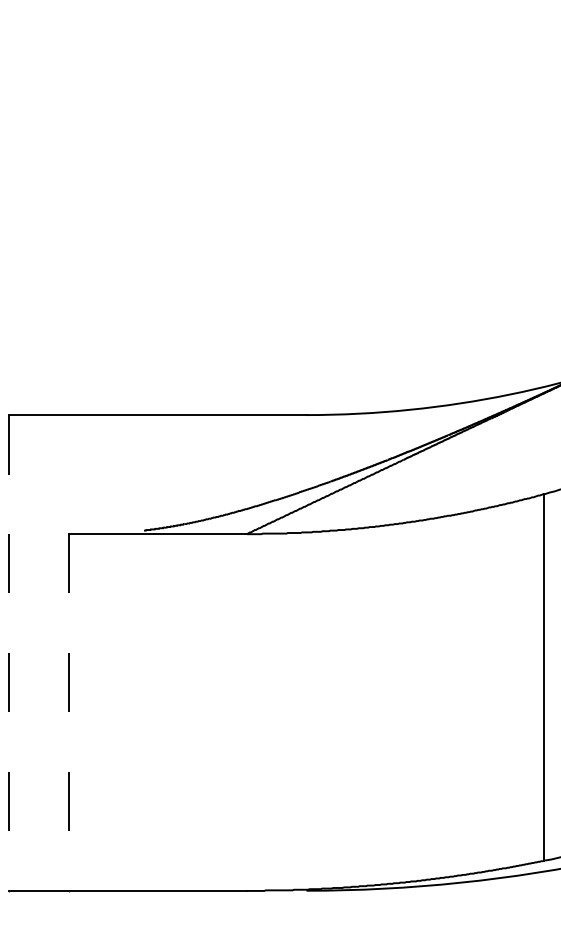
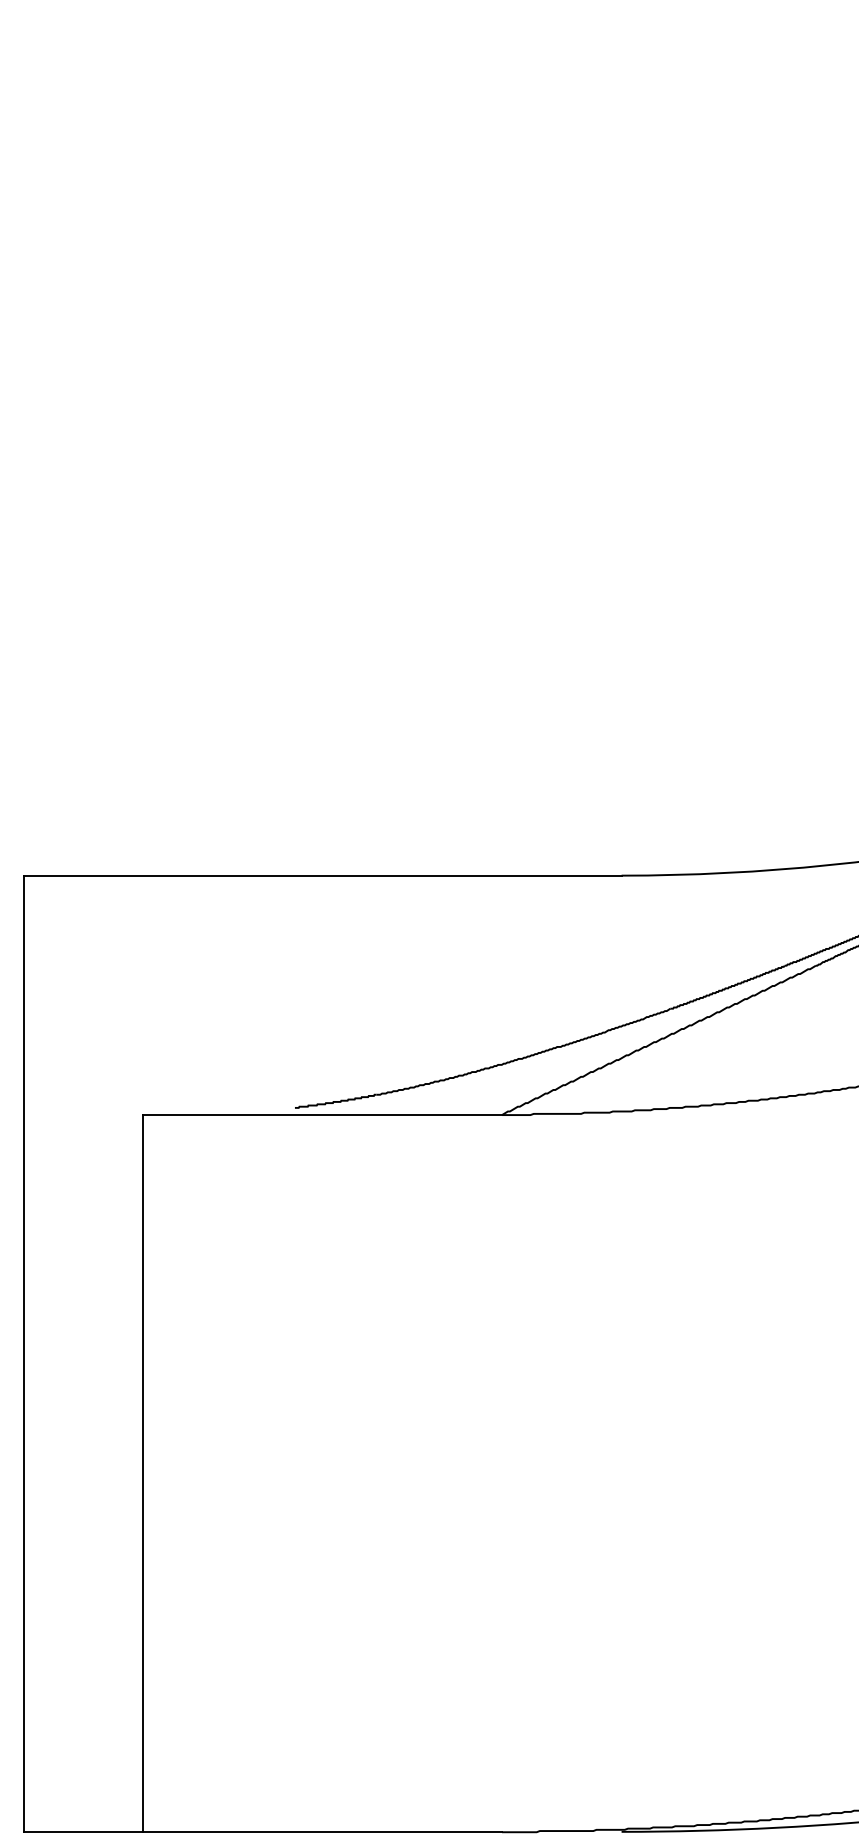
line: (9, 652) -> (24, 1352), dashed -> solid
line: (68, 712) -> (143, 1473), dashed -> solid

